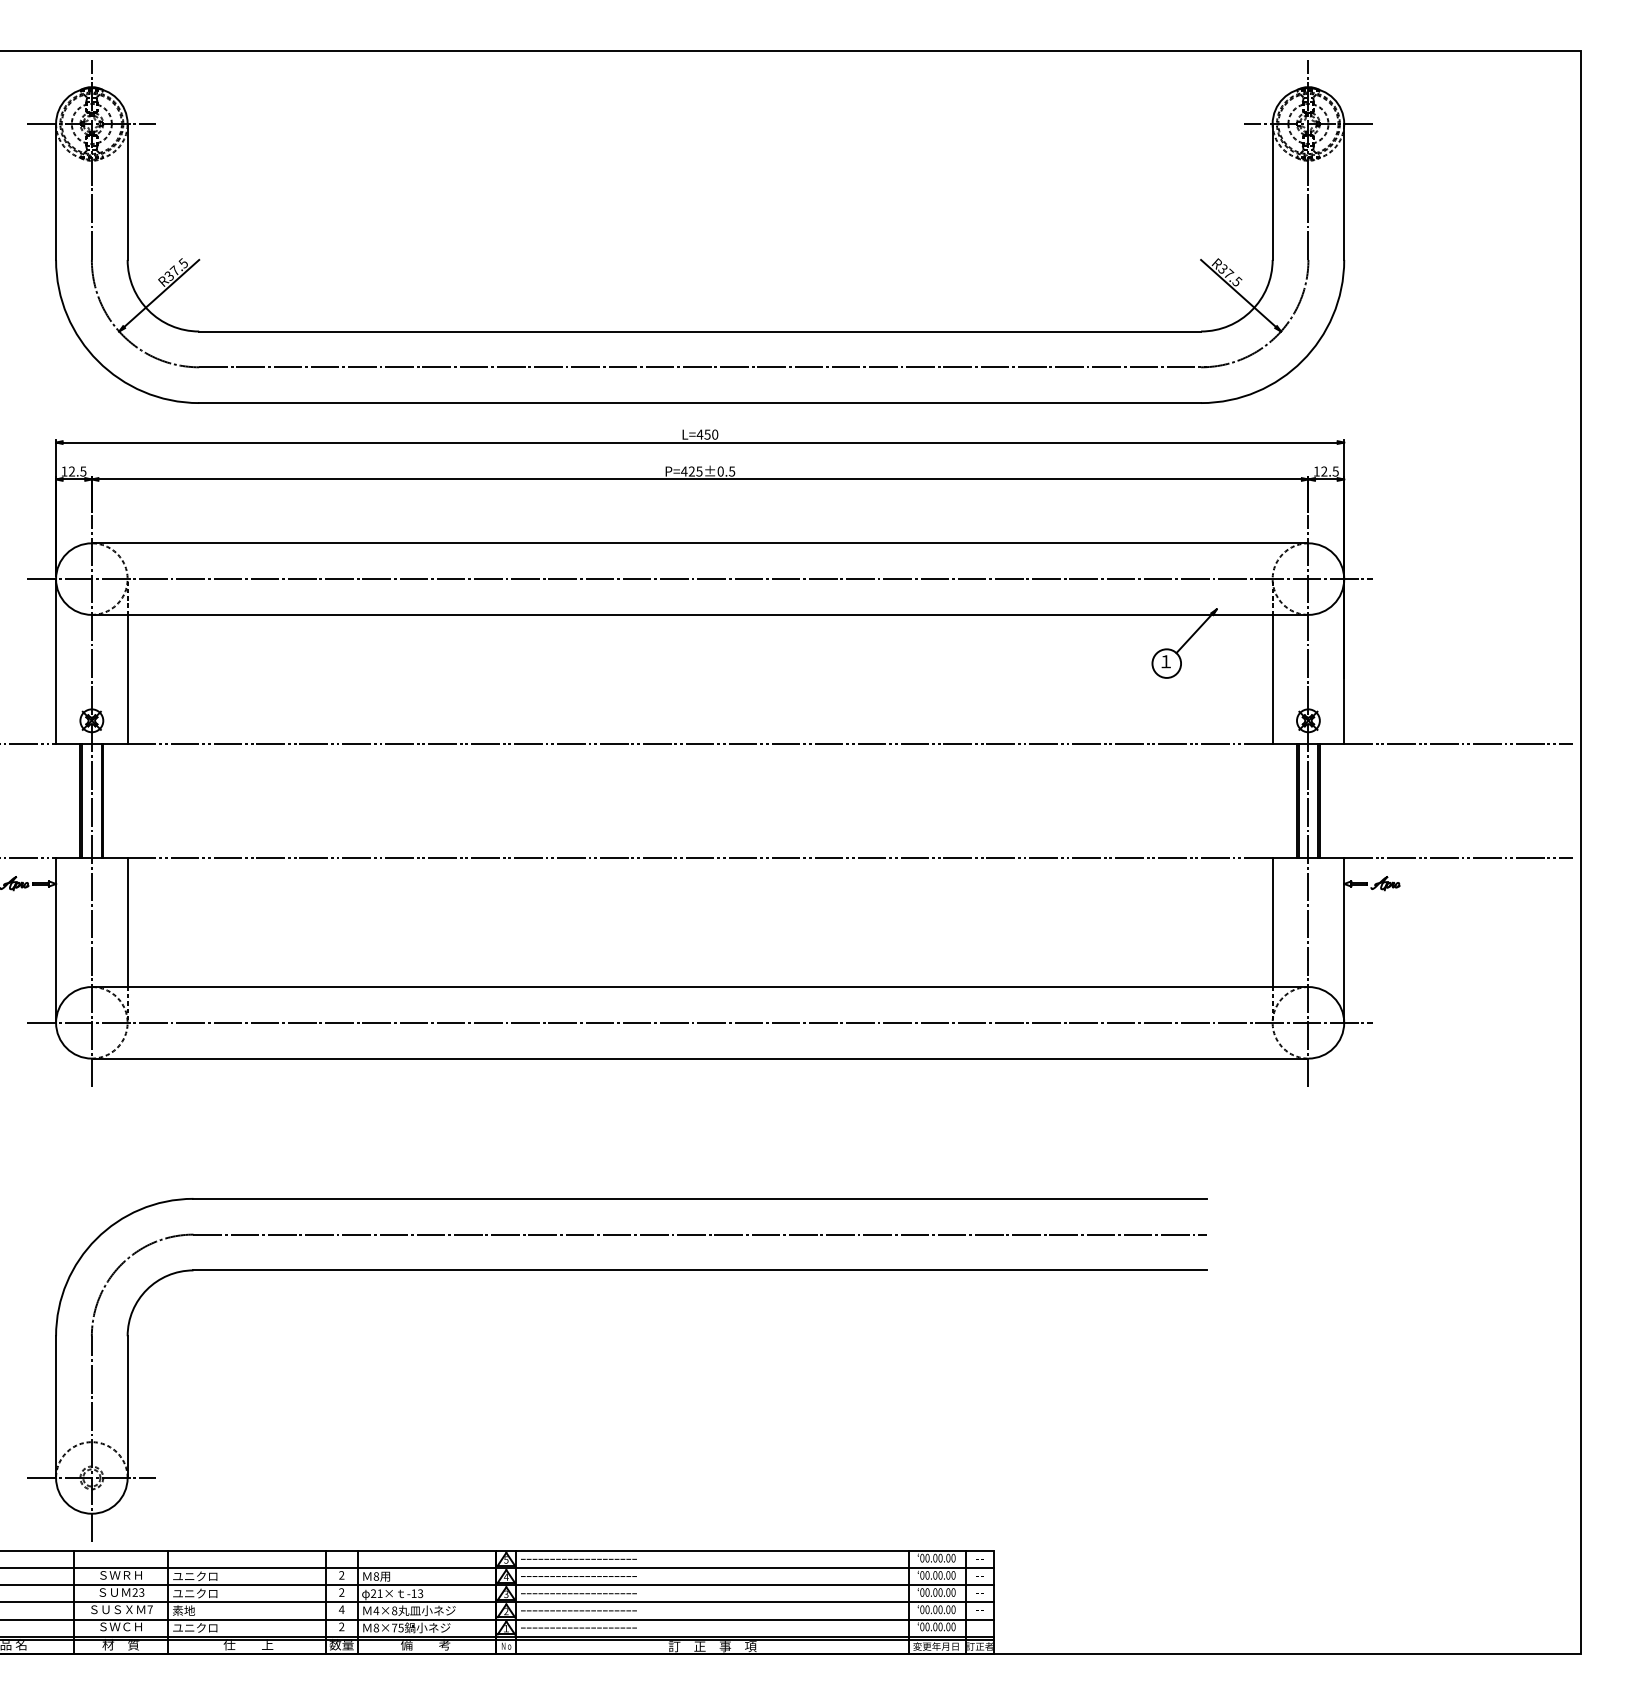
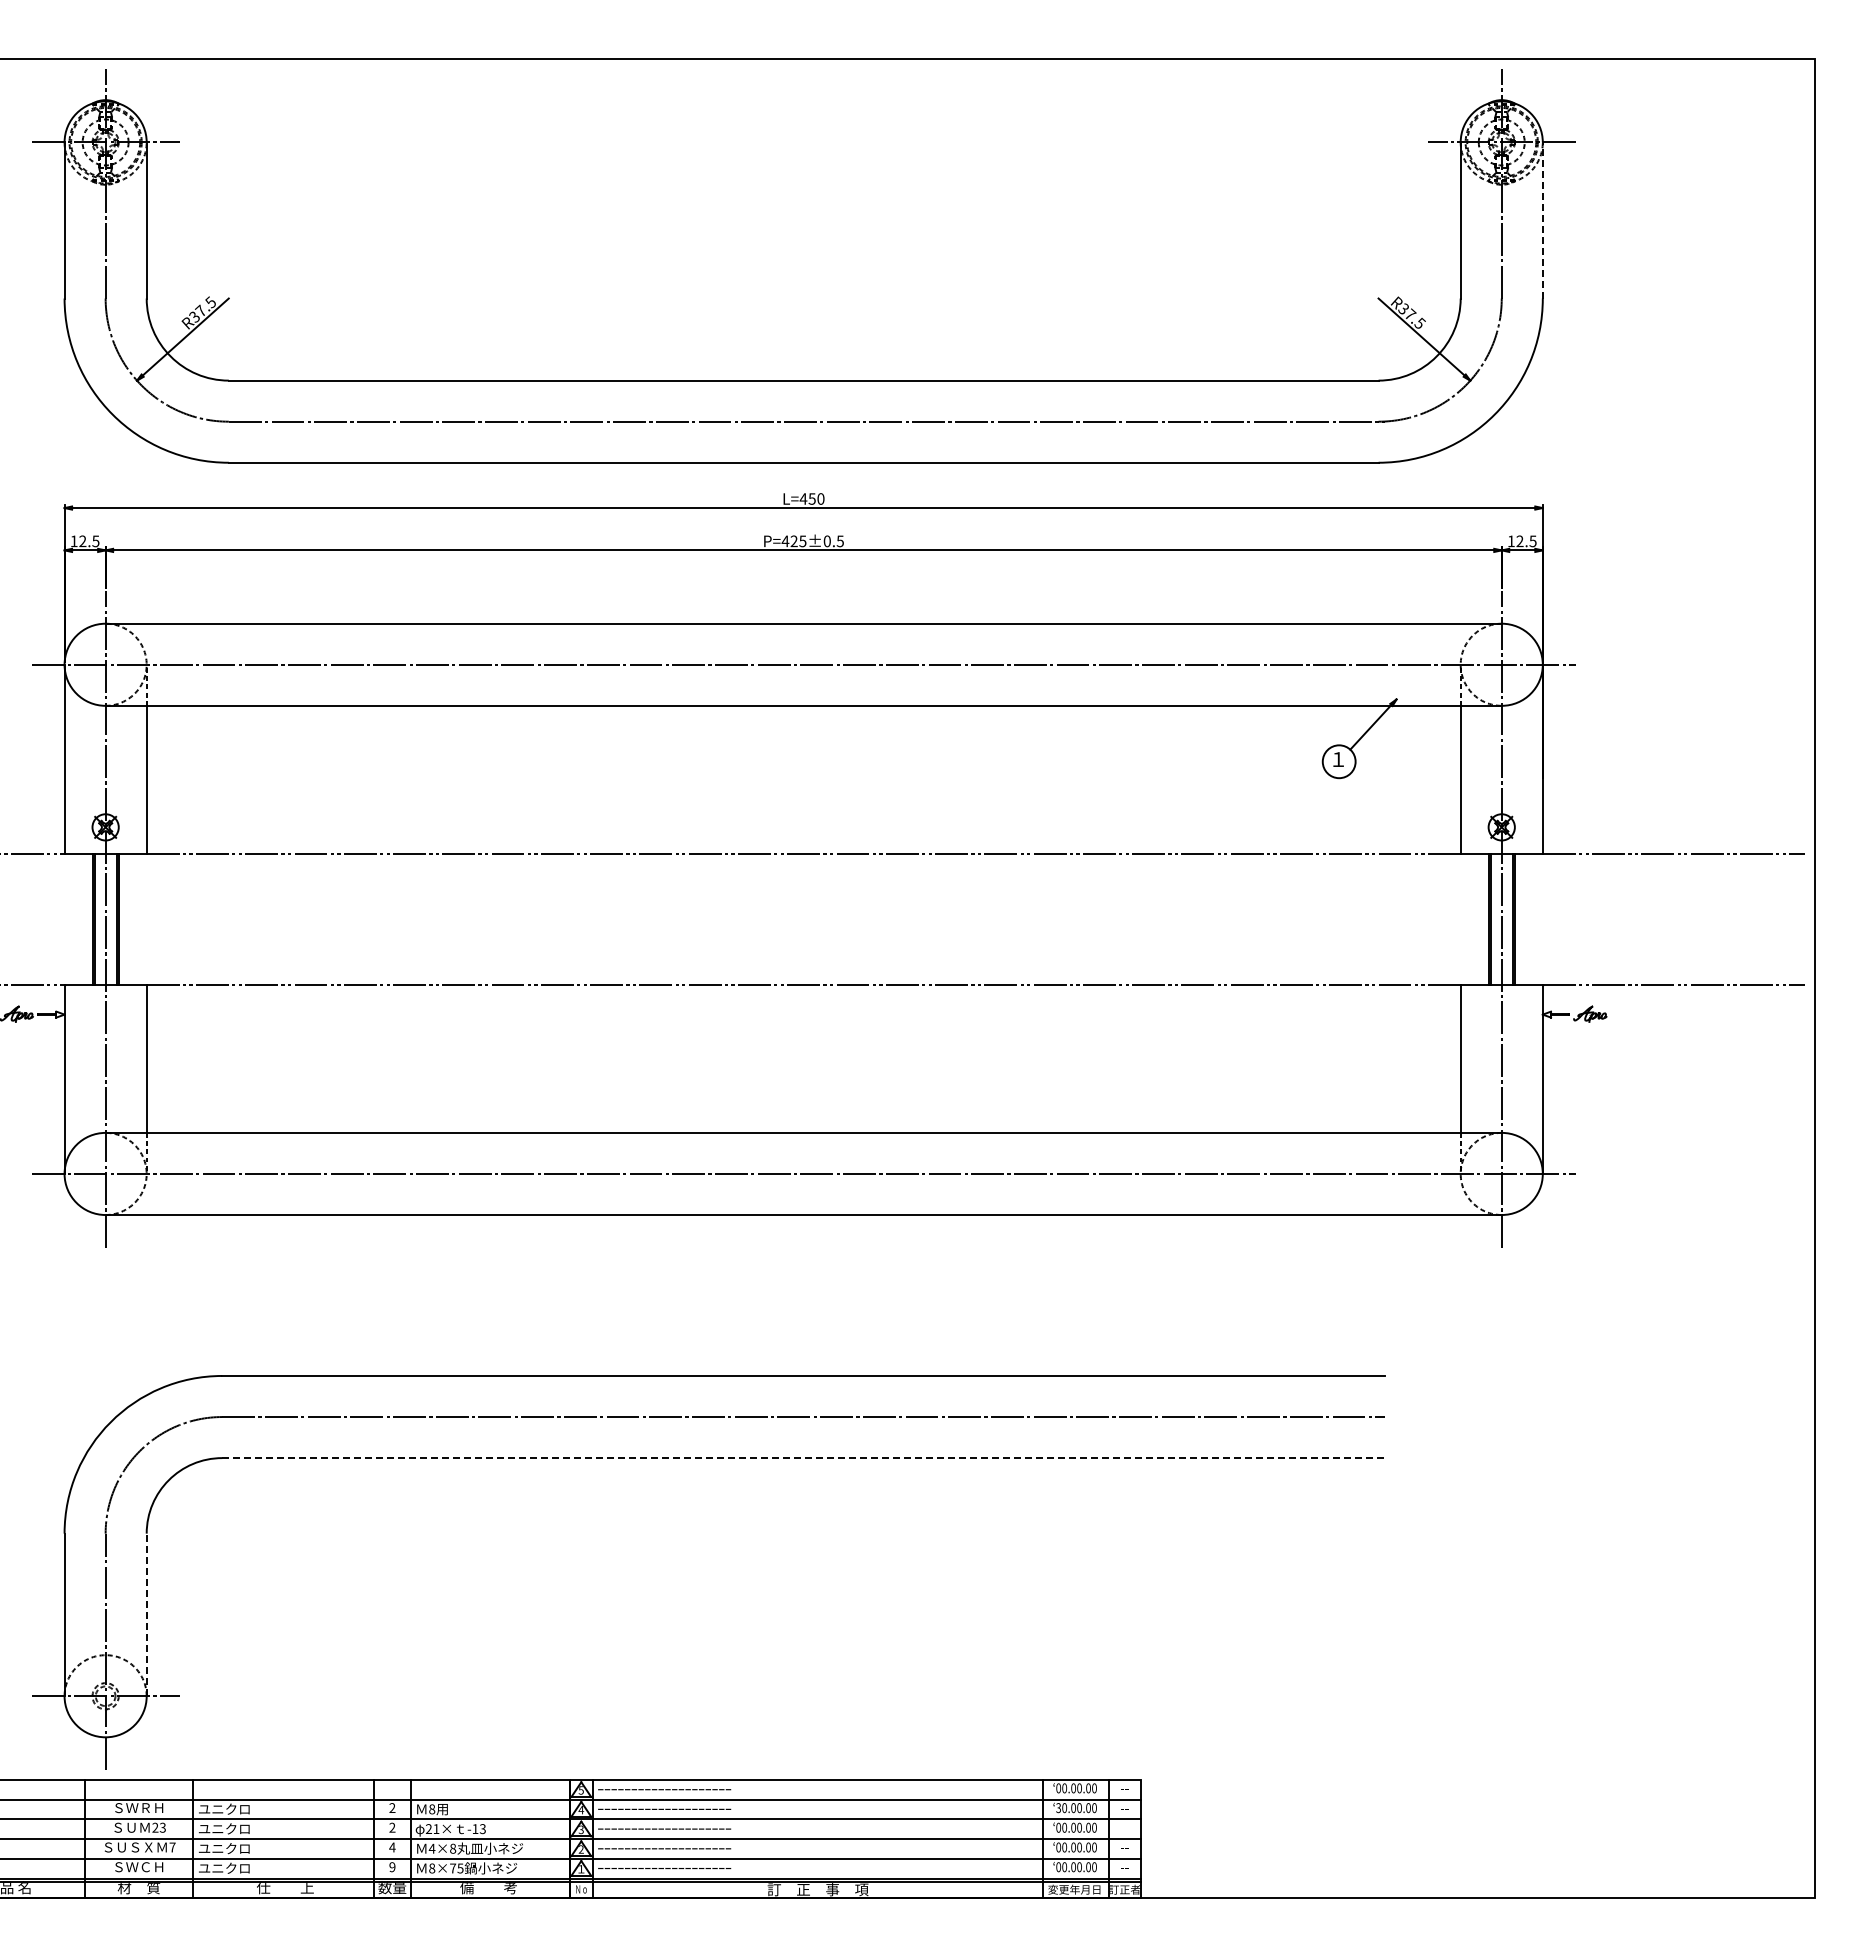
line: (1343, 191) -> (1542, 219), solid -> dashed
line: (700, 1270) -> (804, 1458), solid -> dashed
line: (127, 1406) -> (146, 1614), solid -> dashed
text: (922, 1574) -> (1058, 1807), 00.00.00 -> 30.00.00
text: (194, 1610) -> (223, 1848), 素地 -> ユニクロ
text: (341, 1627) -> (392, 1867), 2 -> 9

